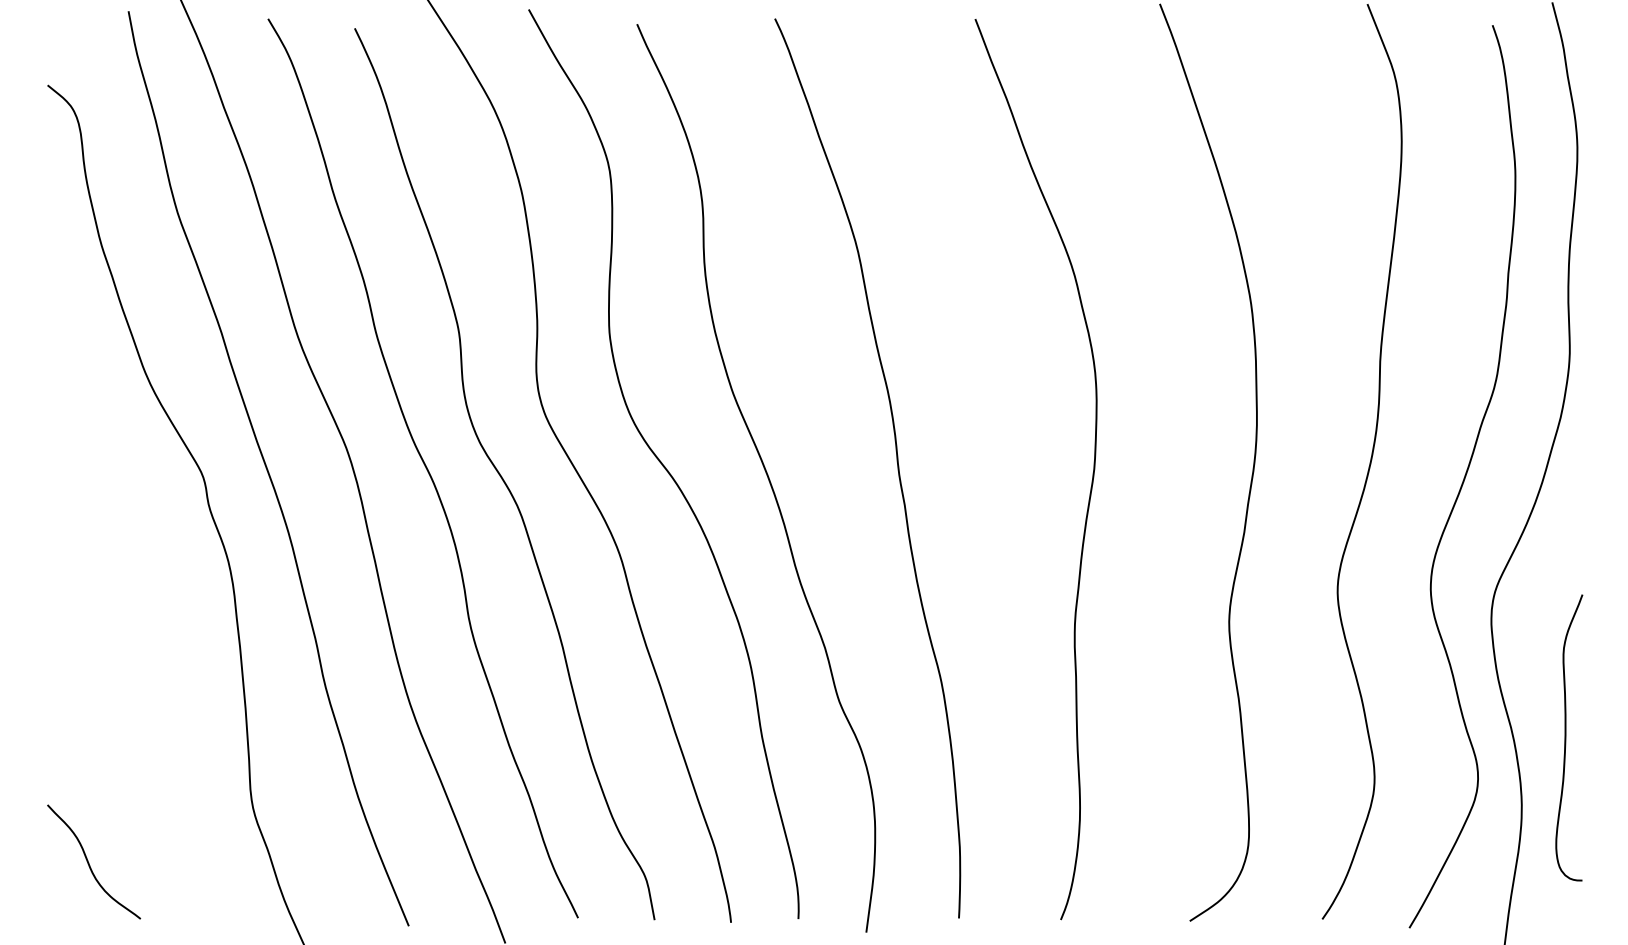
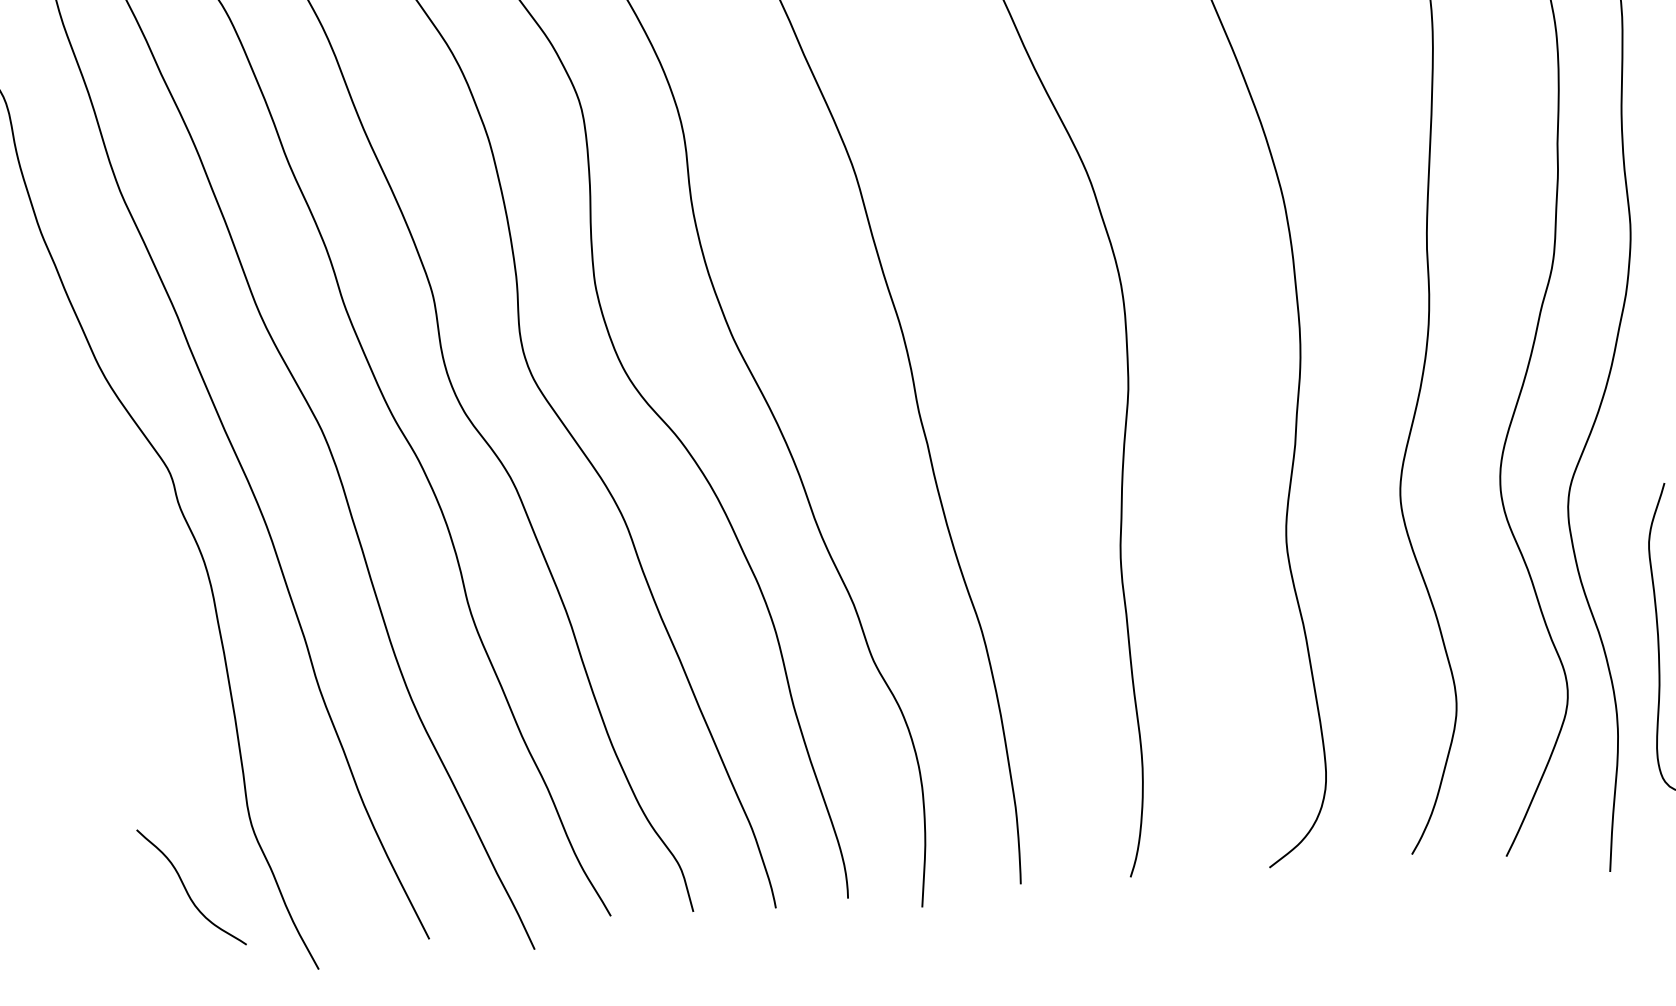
curve: (89, 862) -> (186, 888), moved

